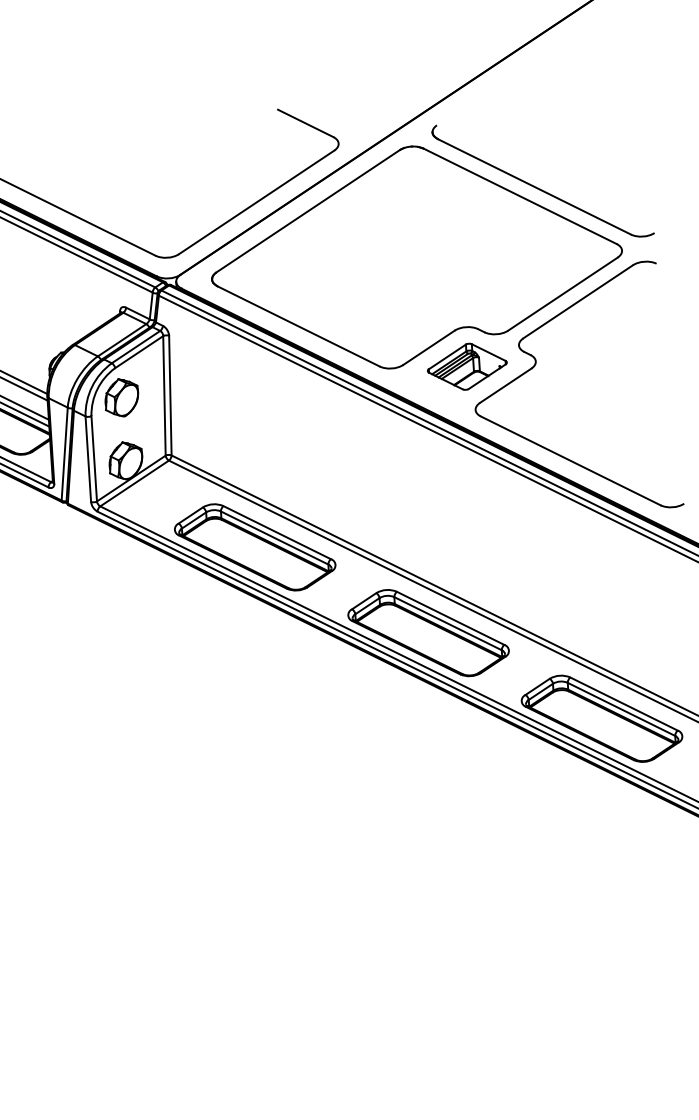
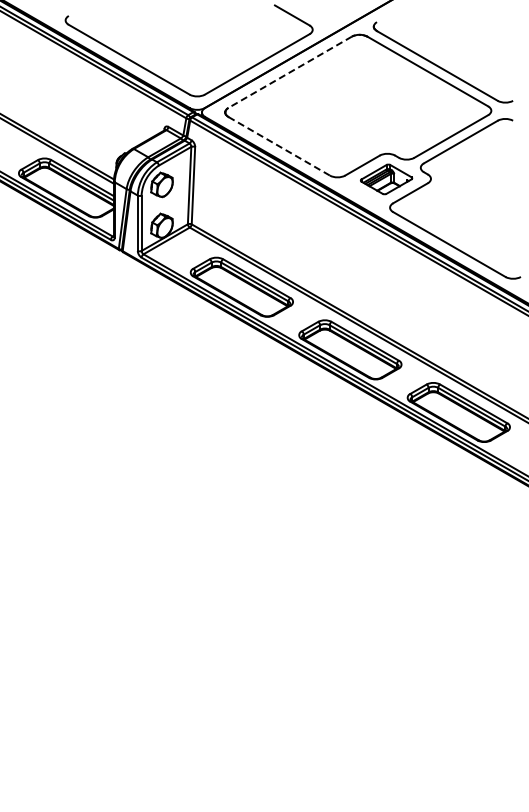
line: (307, 211) -> (289, 72), solid -> dashed
line: (299, 326) -> (279, 146), solid -> dashed

